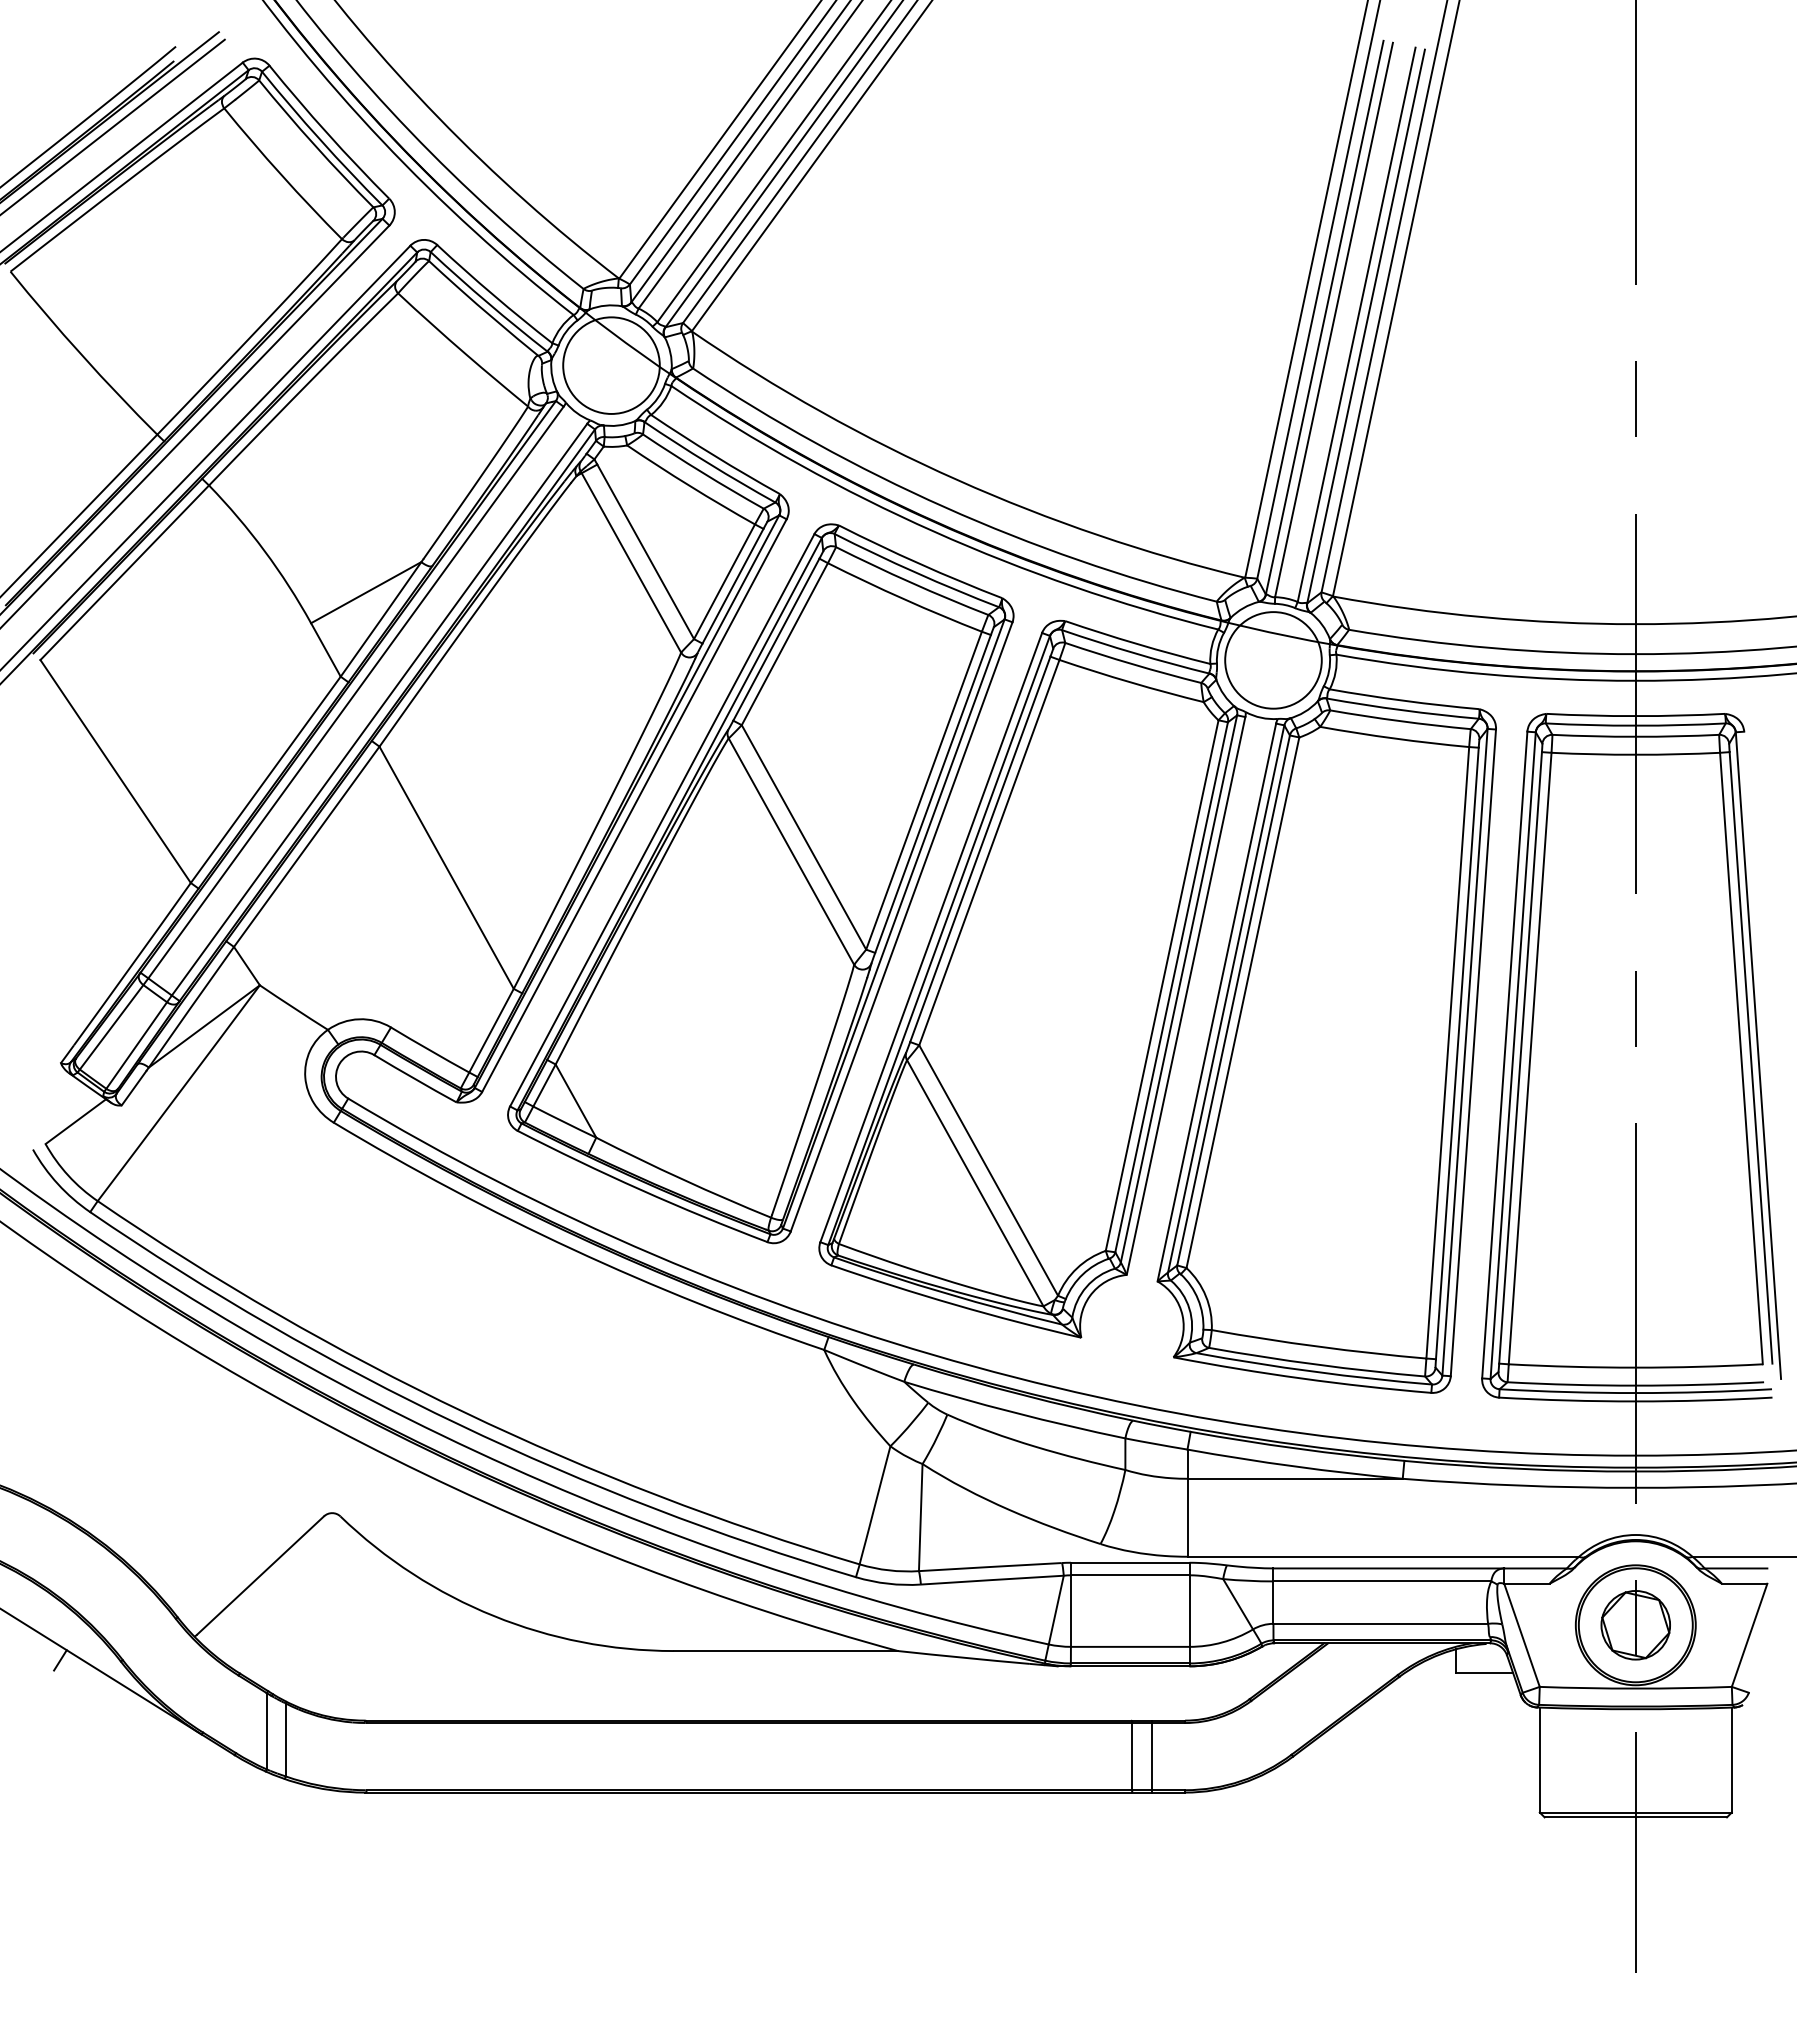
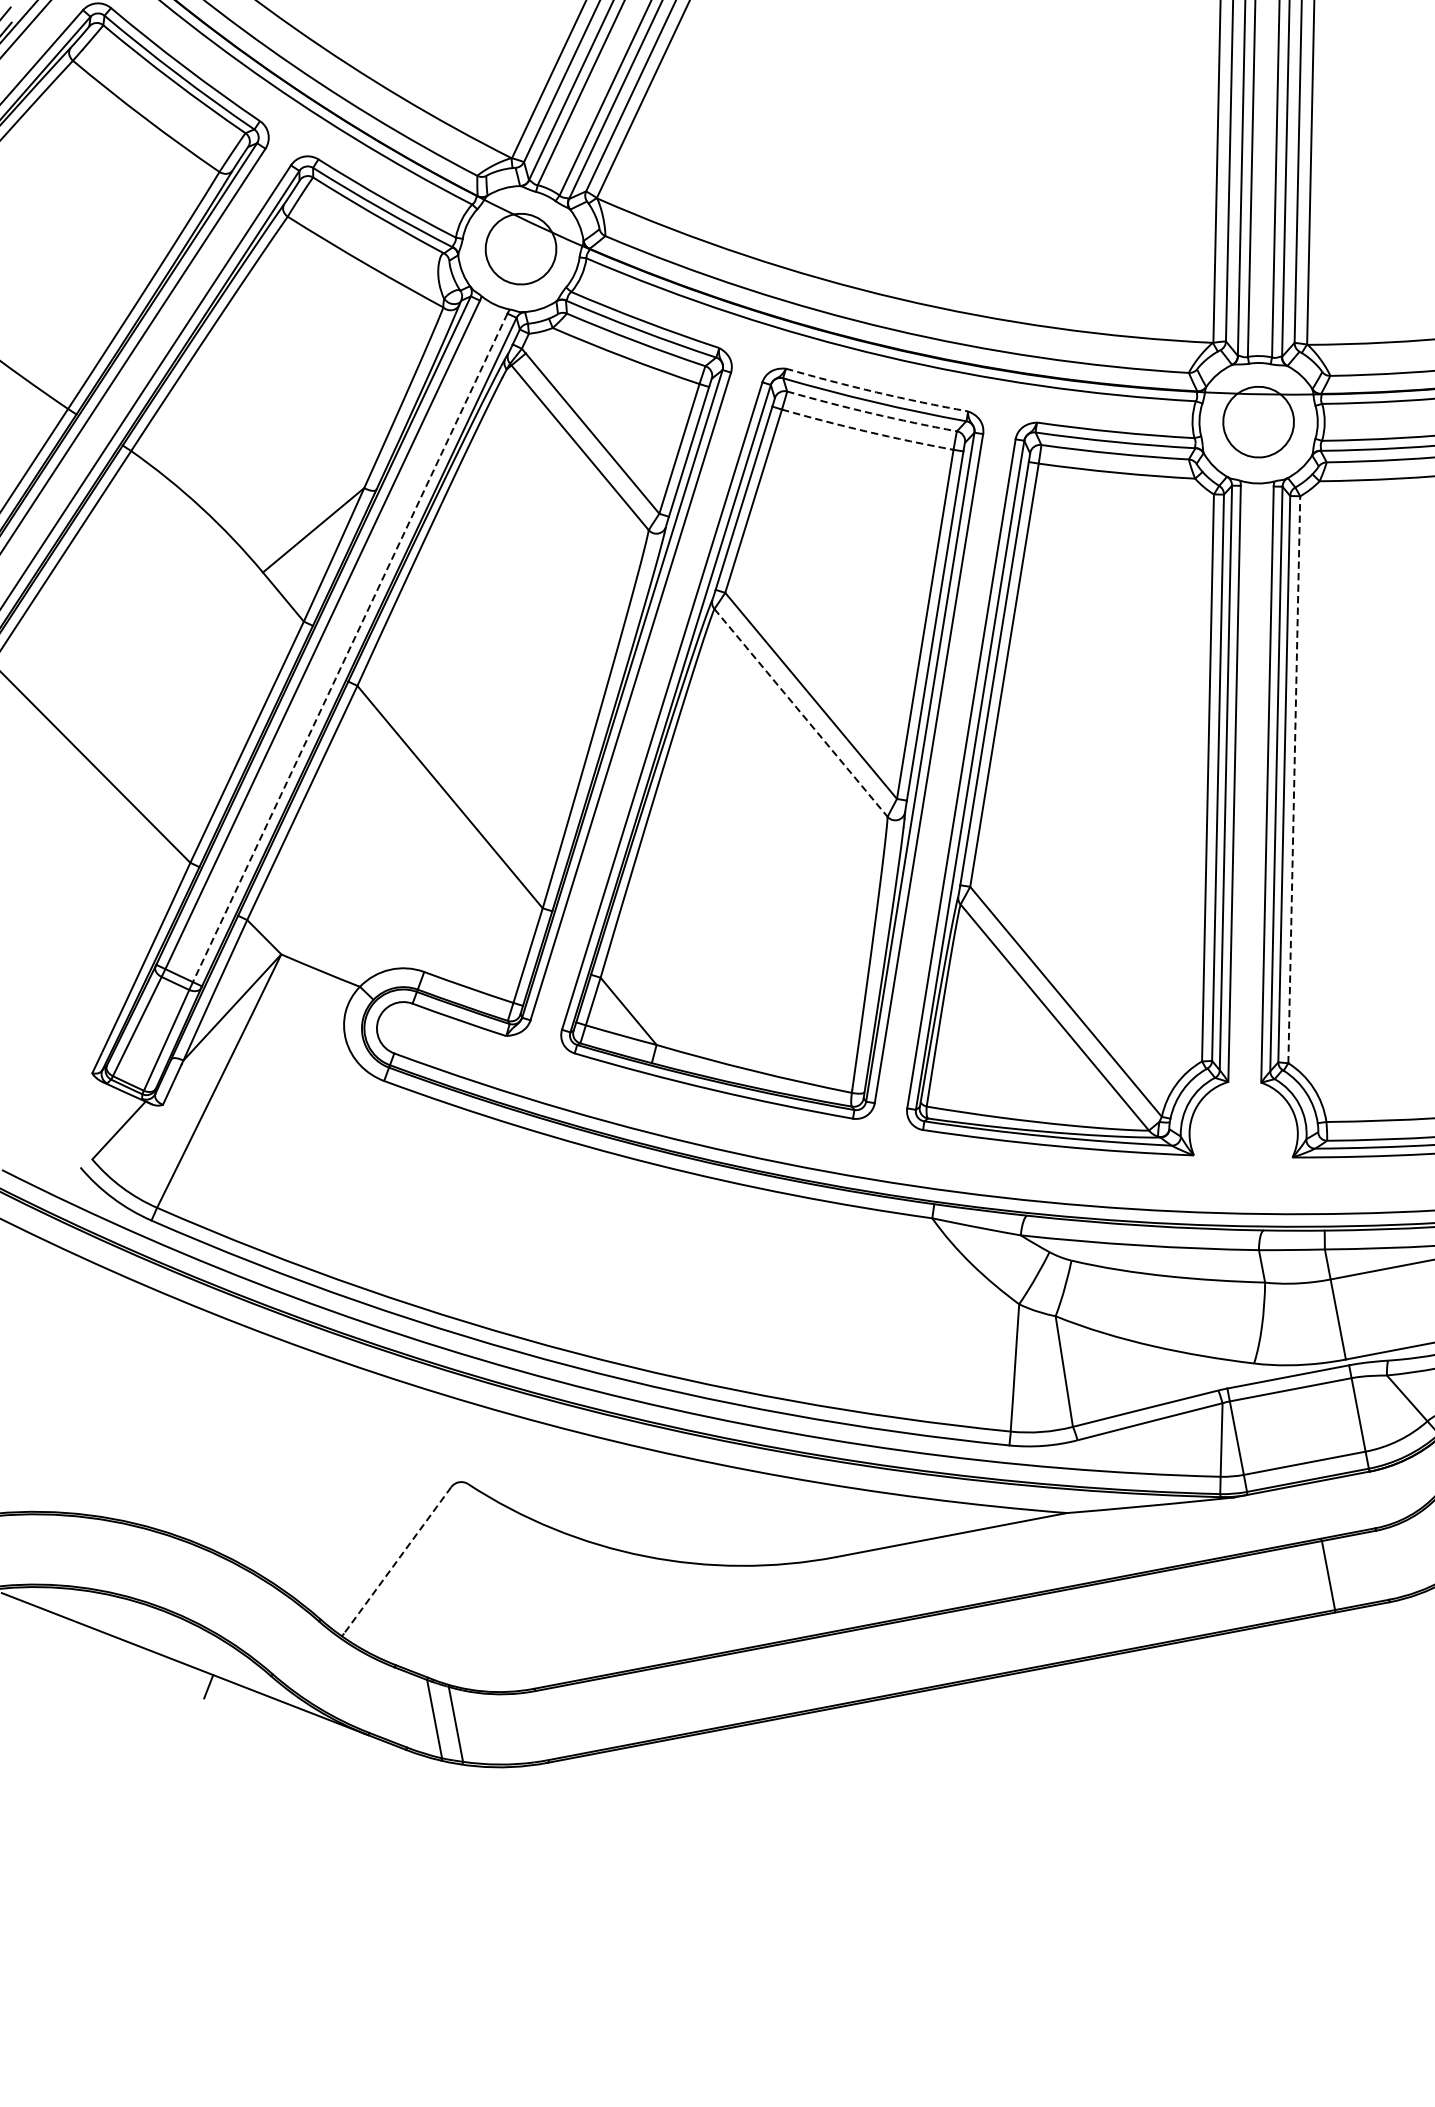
circle: (611, 365) -> (520, 248), size x0.7
arc: (919, 563) -> (876, 391), solid -> dashed
arc: (911, 582) -> (871, 413), solid -> dashed
arc: (904, 599) -> (867, 431), solid -> dashed
circle: (1273, 660) -> (1258, 422), size x0.7
line: (379, 710) -> (350, 648), solid -> dashed
line: (791, 852) -> (801, 713), solid -> dashed
line: (1243, 1002) -> (1294, 779), solid -> dashed
line: (260, 1575) -> (397, 1560), solid -> dashed
line: (1151, 1756) -> (1348, 1571), removed

